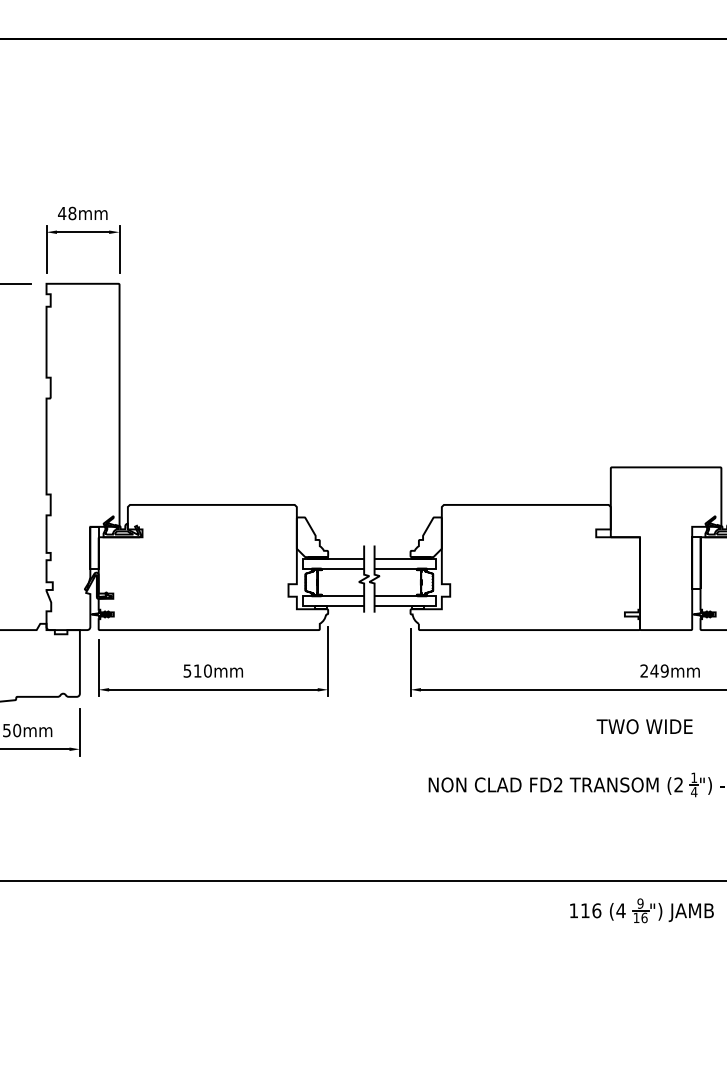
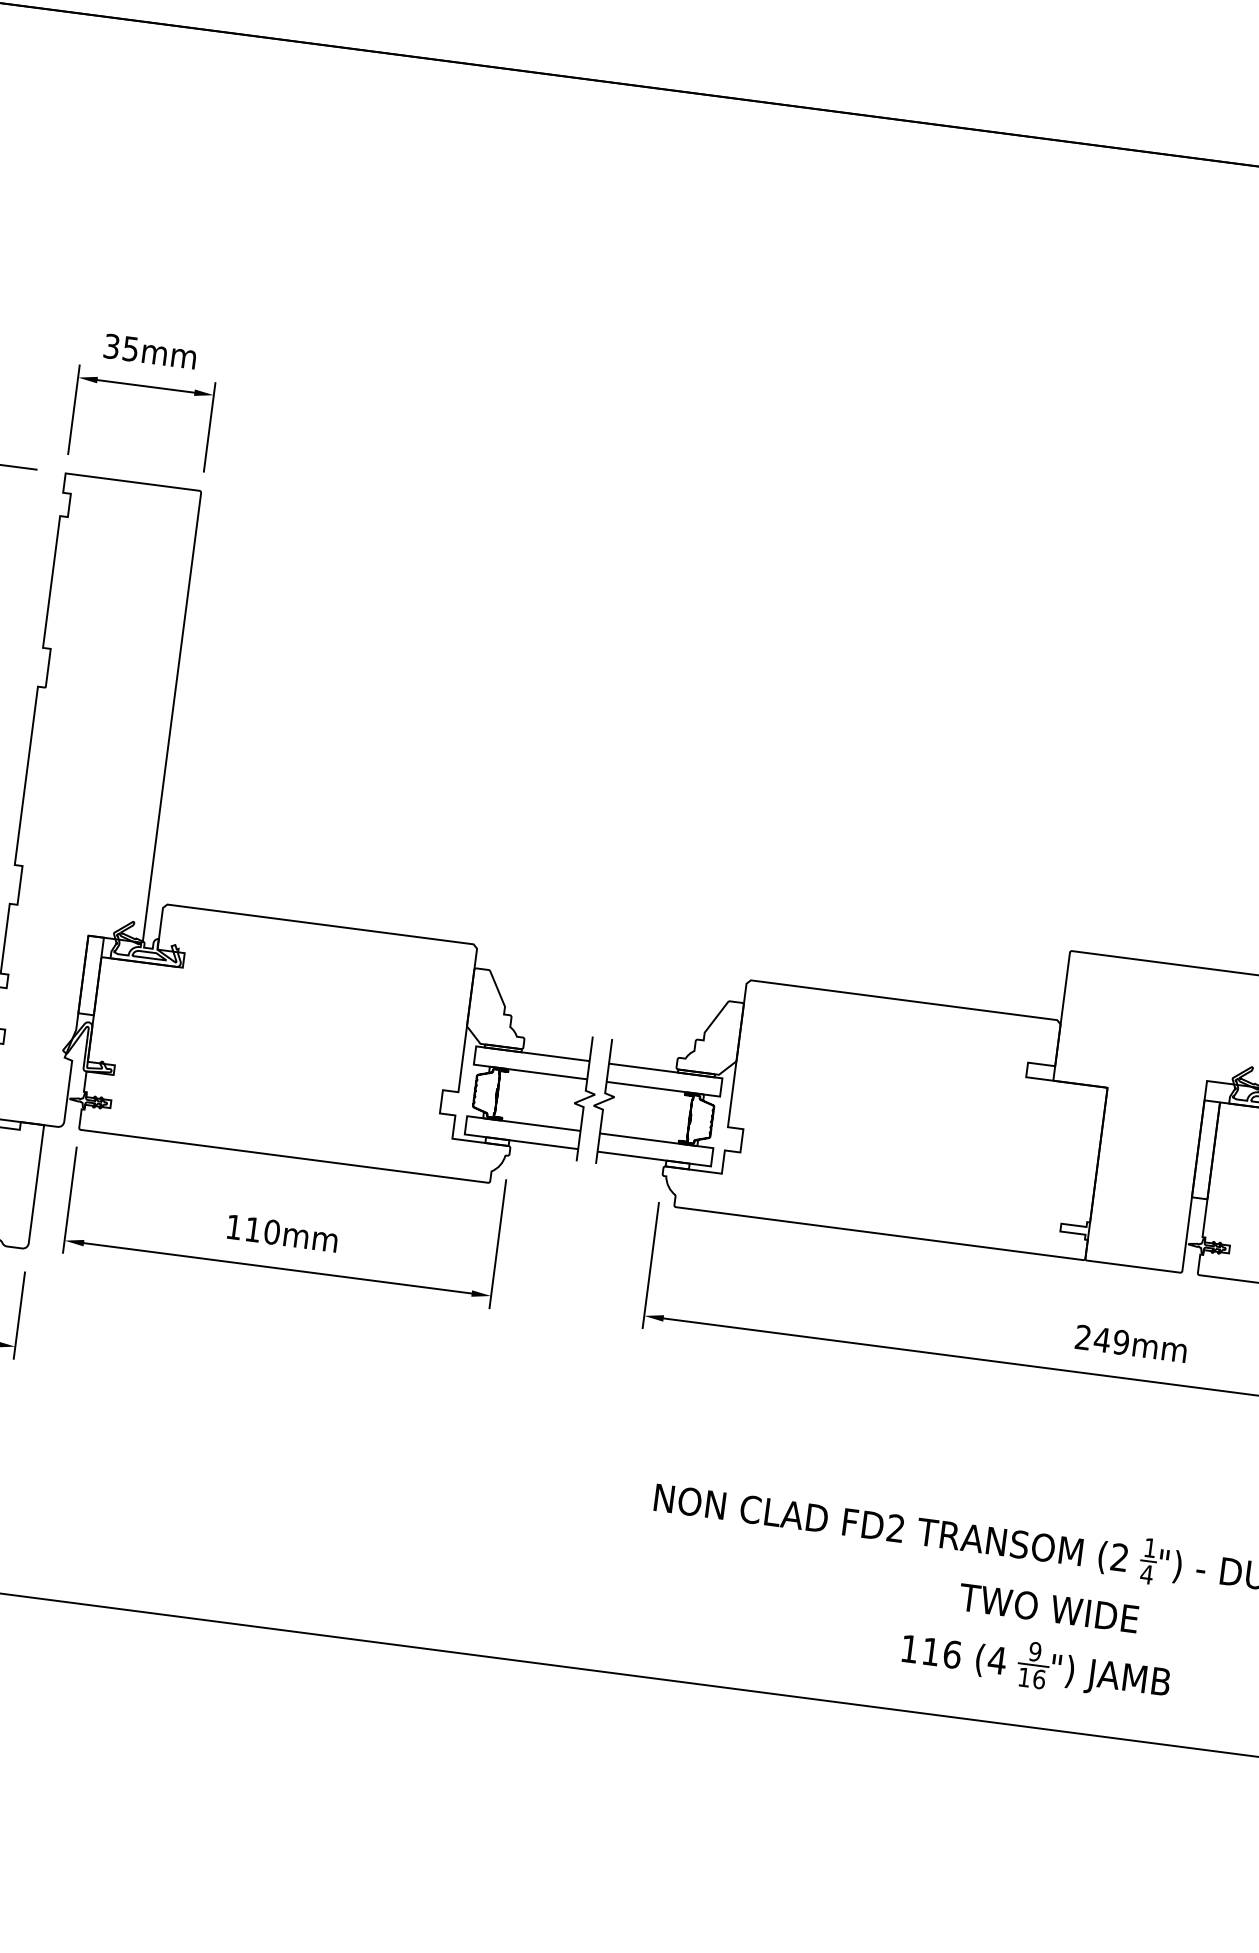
text: (67, 213) -> (121, 347), 48mm -> 35mm
text: (187, 670) -> (234, 1226), 510mm -> 110mm
text: (644, 726) -> (1048, 1607), moved
part: (641, 910) -> (1035, 1664), moved

